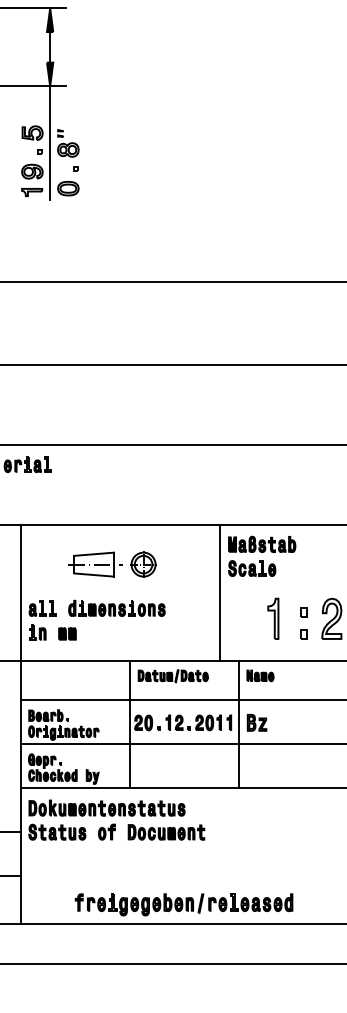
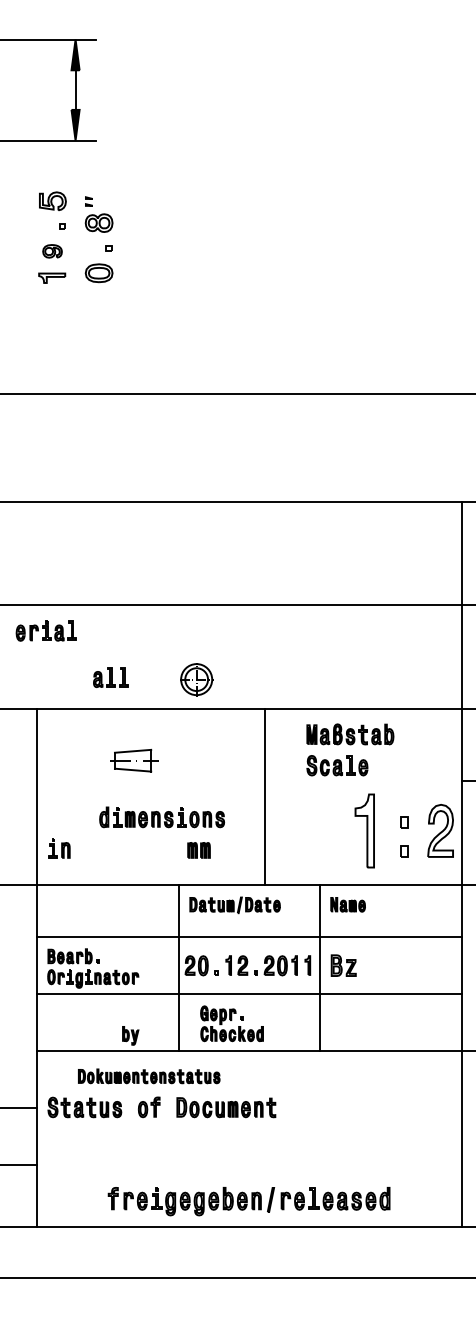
line: (50, 142) -> (75, 213), removed
part: (32, 171) -> (52, 251), size x0.7
part: (95, 564) -> (134, 760), size x0.7
part: (143, 564) -> (196, 679), moved
line: (220, 592) -> (265, 796), moved
part: (42, 608) -> (110, 677), moved
part: (273, 618) -> (364, 830), size x1.4
part: (67, 633) -> (198, 850), moved
part: (52, 767) -> (231, 1023), moved
part: (106, 808) -> (148, 1076), size x0.7

